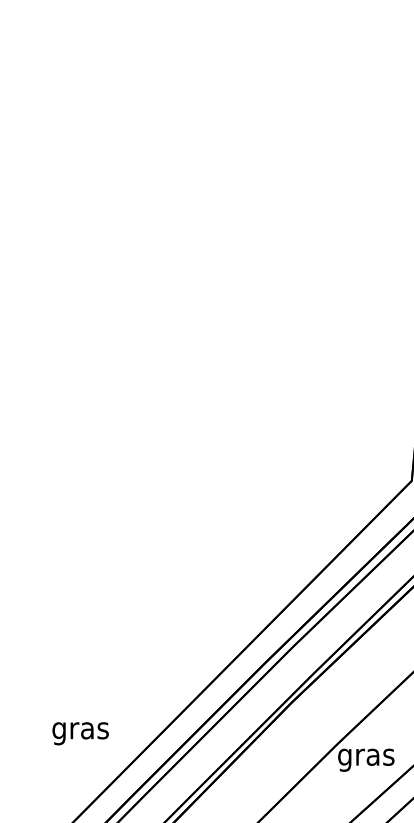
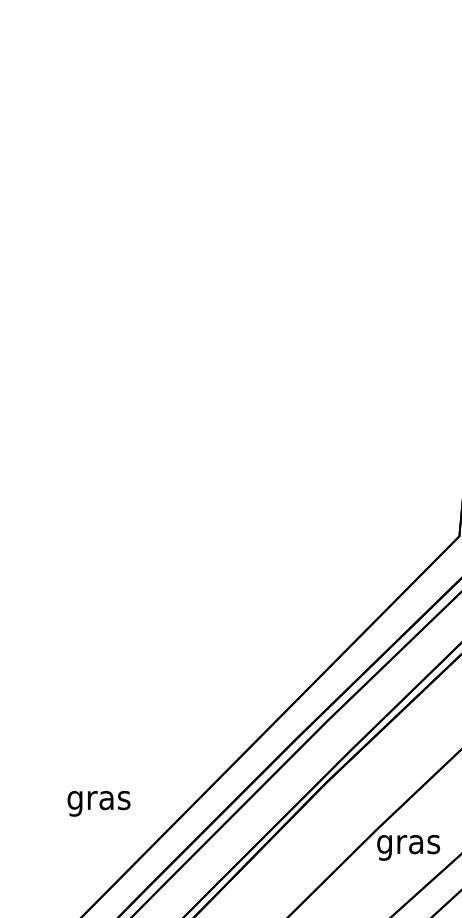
text: (80, 733) -> (98, 803), moved

